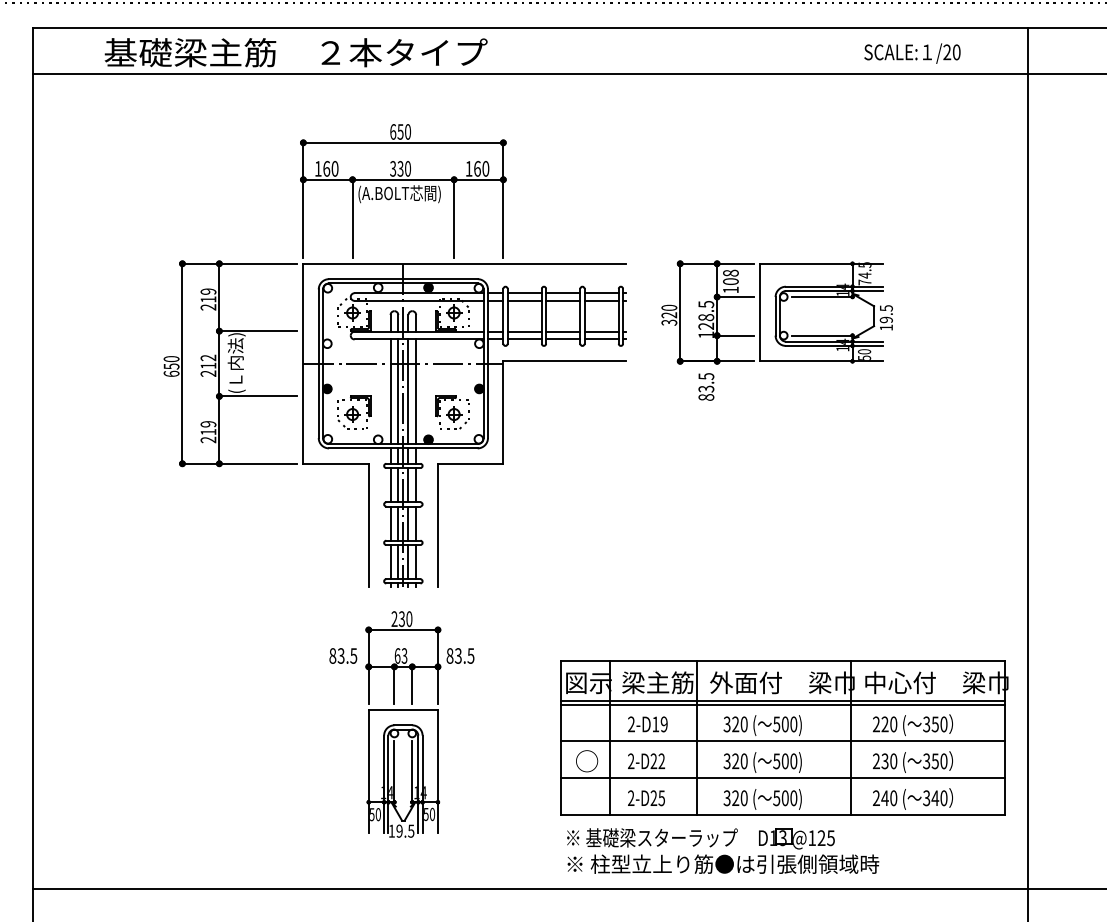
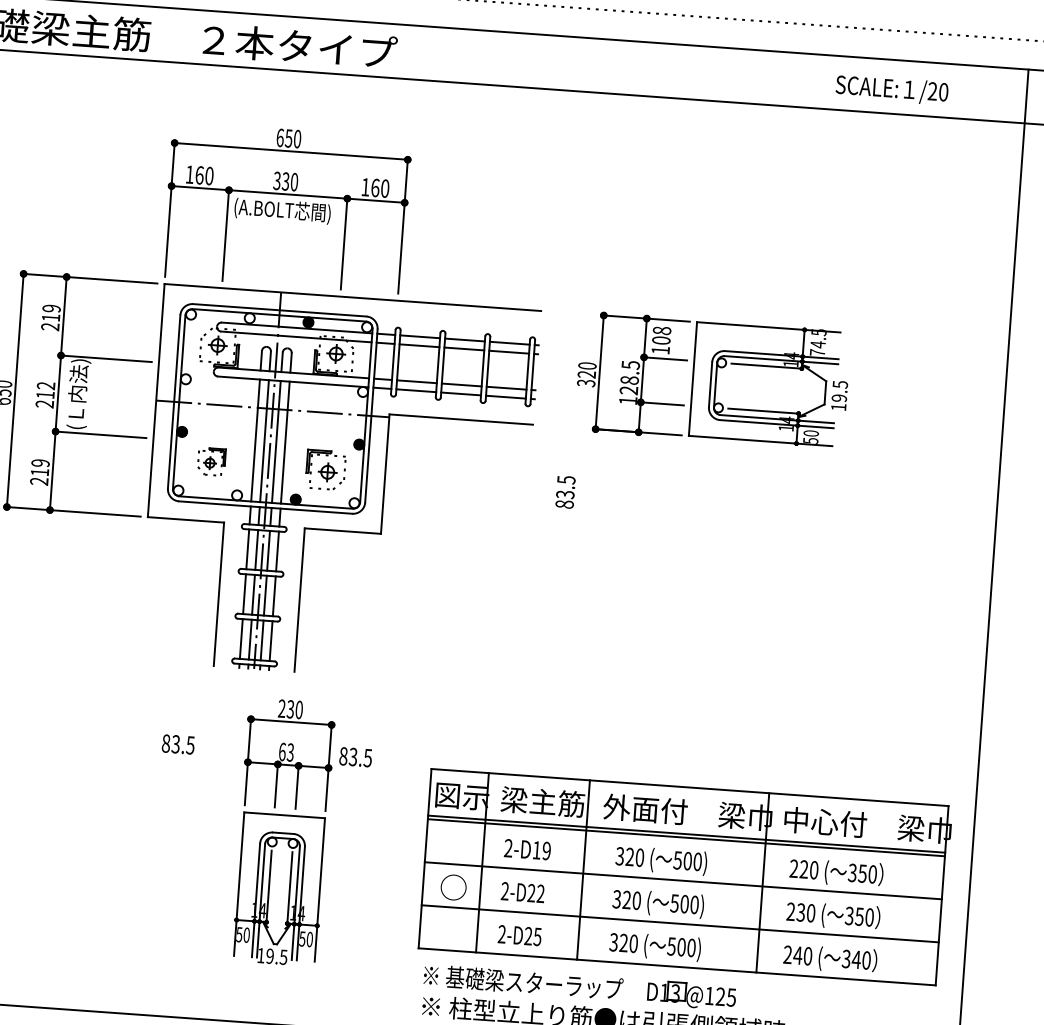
text: (706, 386) -> (565, 491), moved
part: (354, 412) -> (211, 461), size x0.7
part: (419, 724) -> (302, 833), moved

